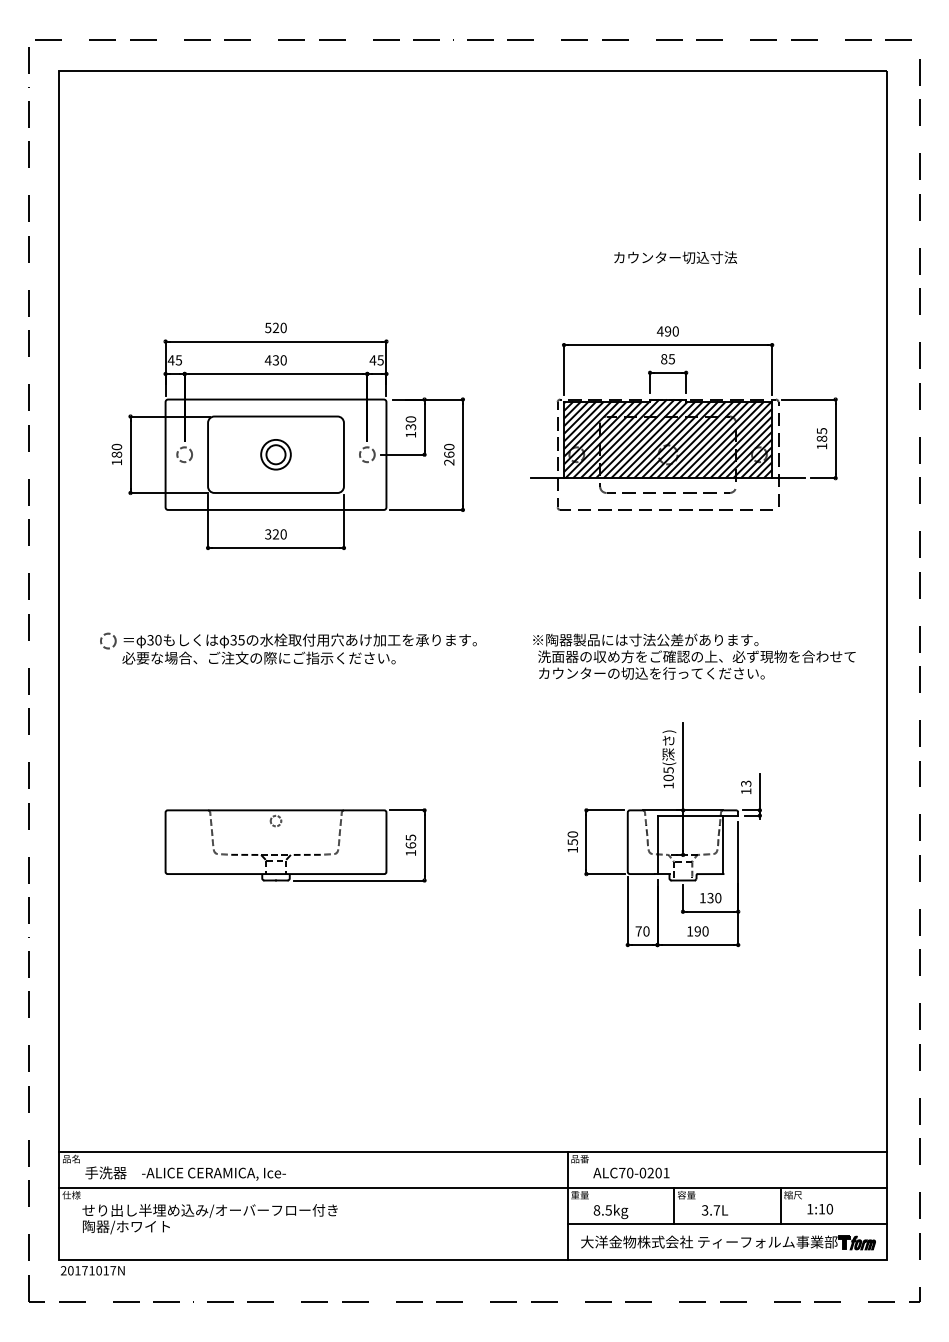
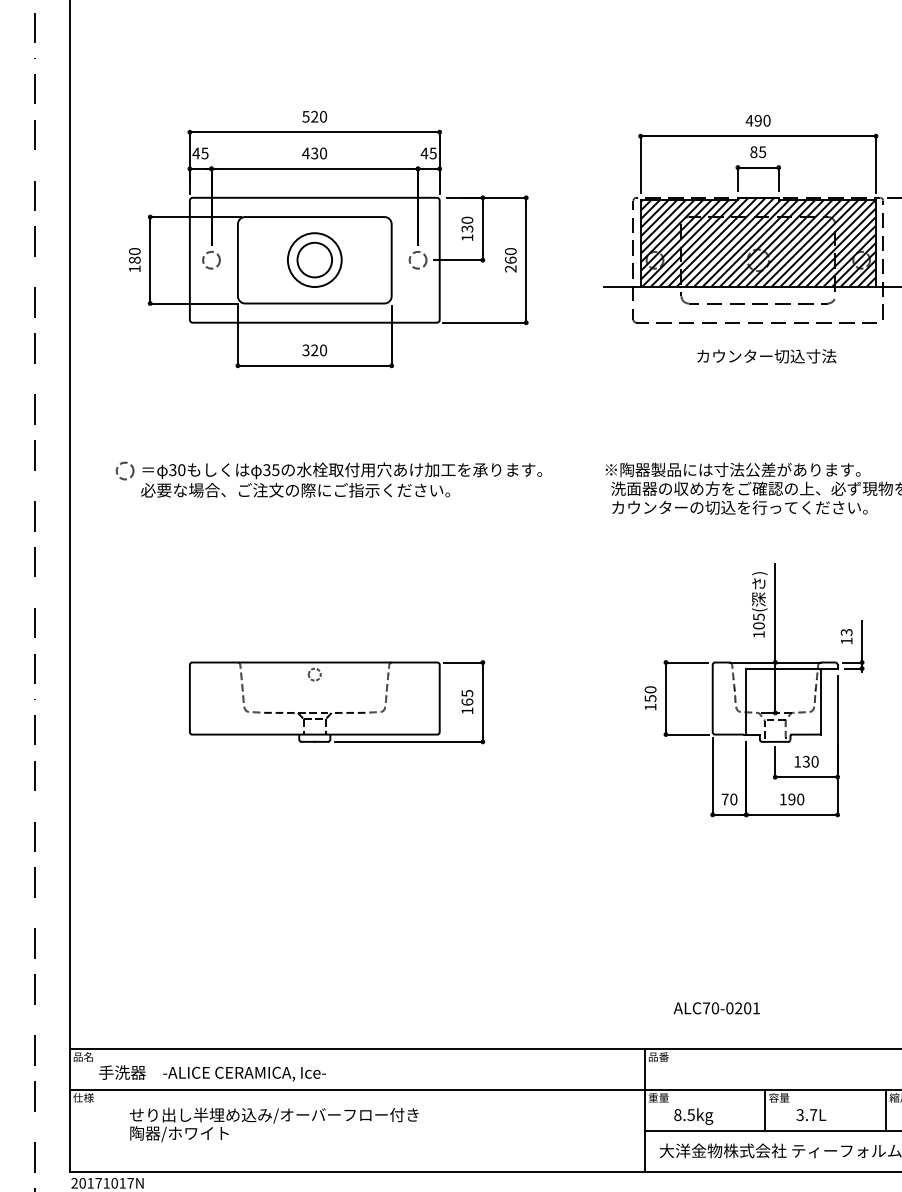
text: (675, 257) -> (766, 356), moved
part: (275, 454) -> (314, 259), size x1.6
text: (631, 1172) -> (716, 1007), moved
text: (209, 1219) -> (273, 1125), moved

